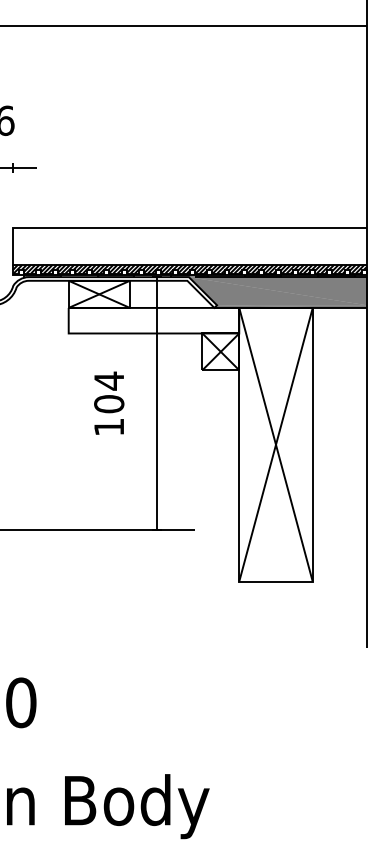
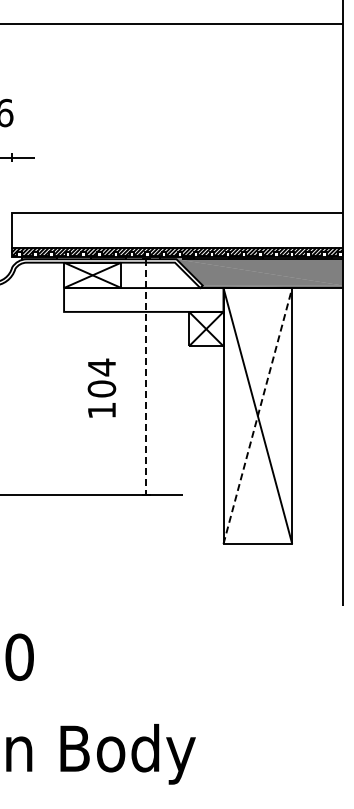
text: (108, 402) -> (101, 387), moved
line: (156, 403) -> (146, 377), solid -> dashed
line: (275, 445) -> (257, 416), solid -> dashed

